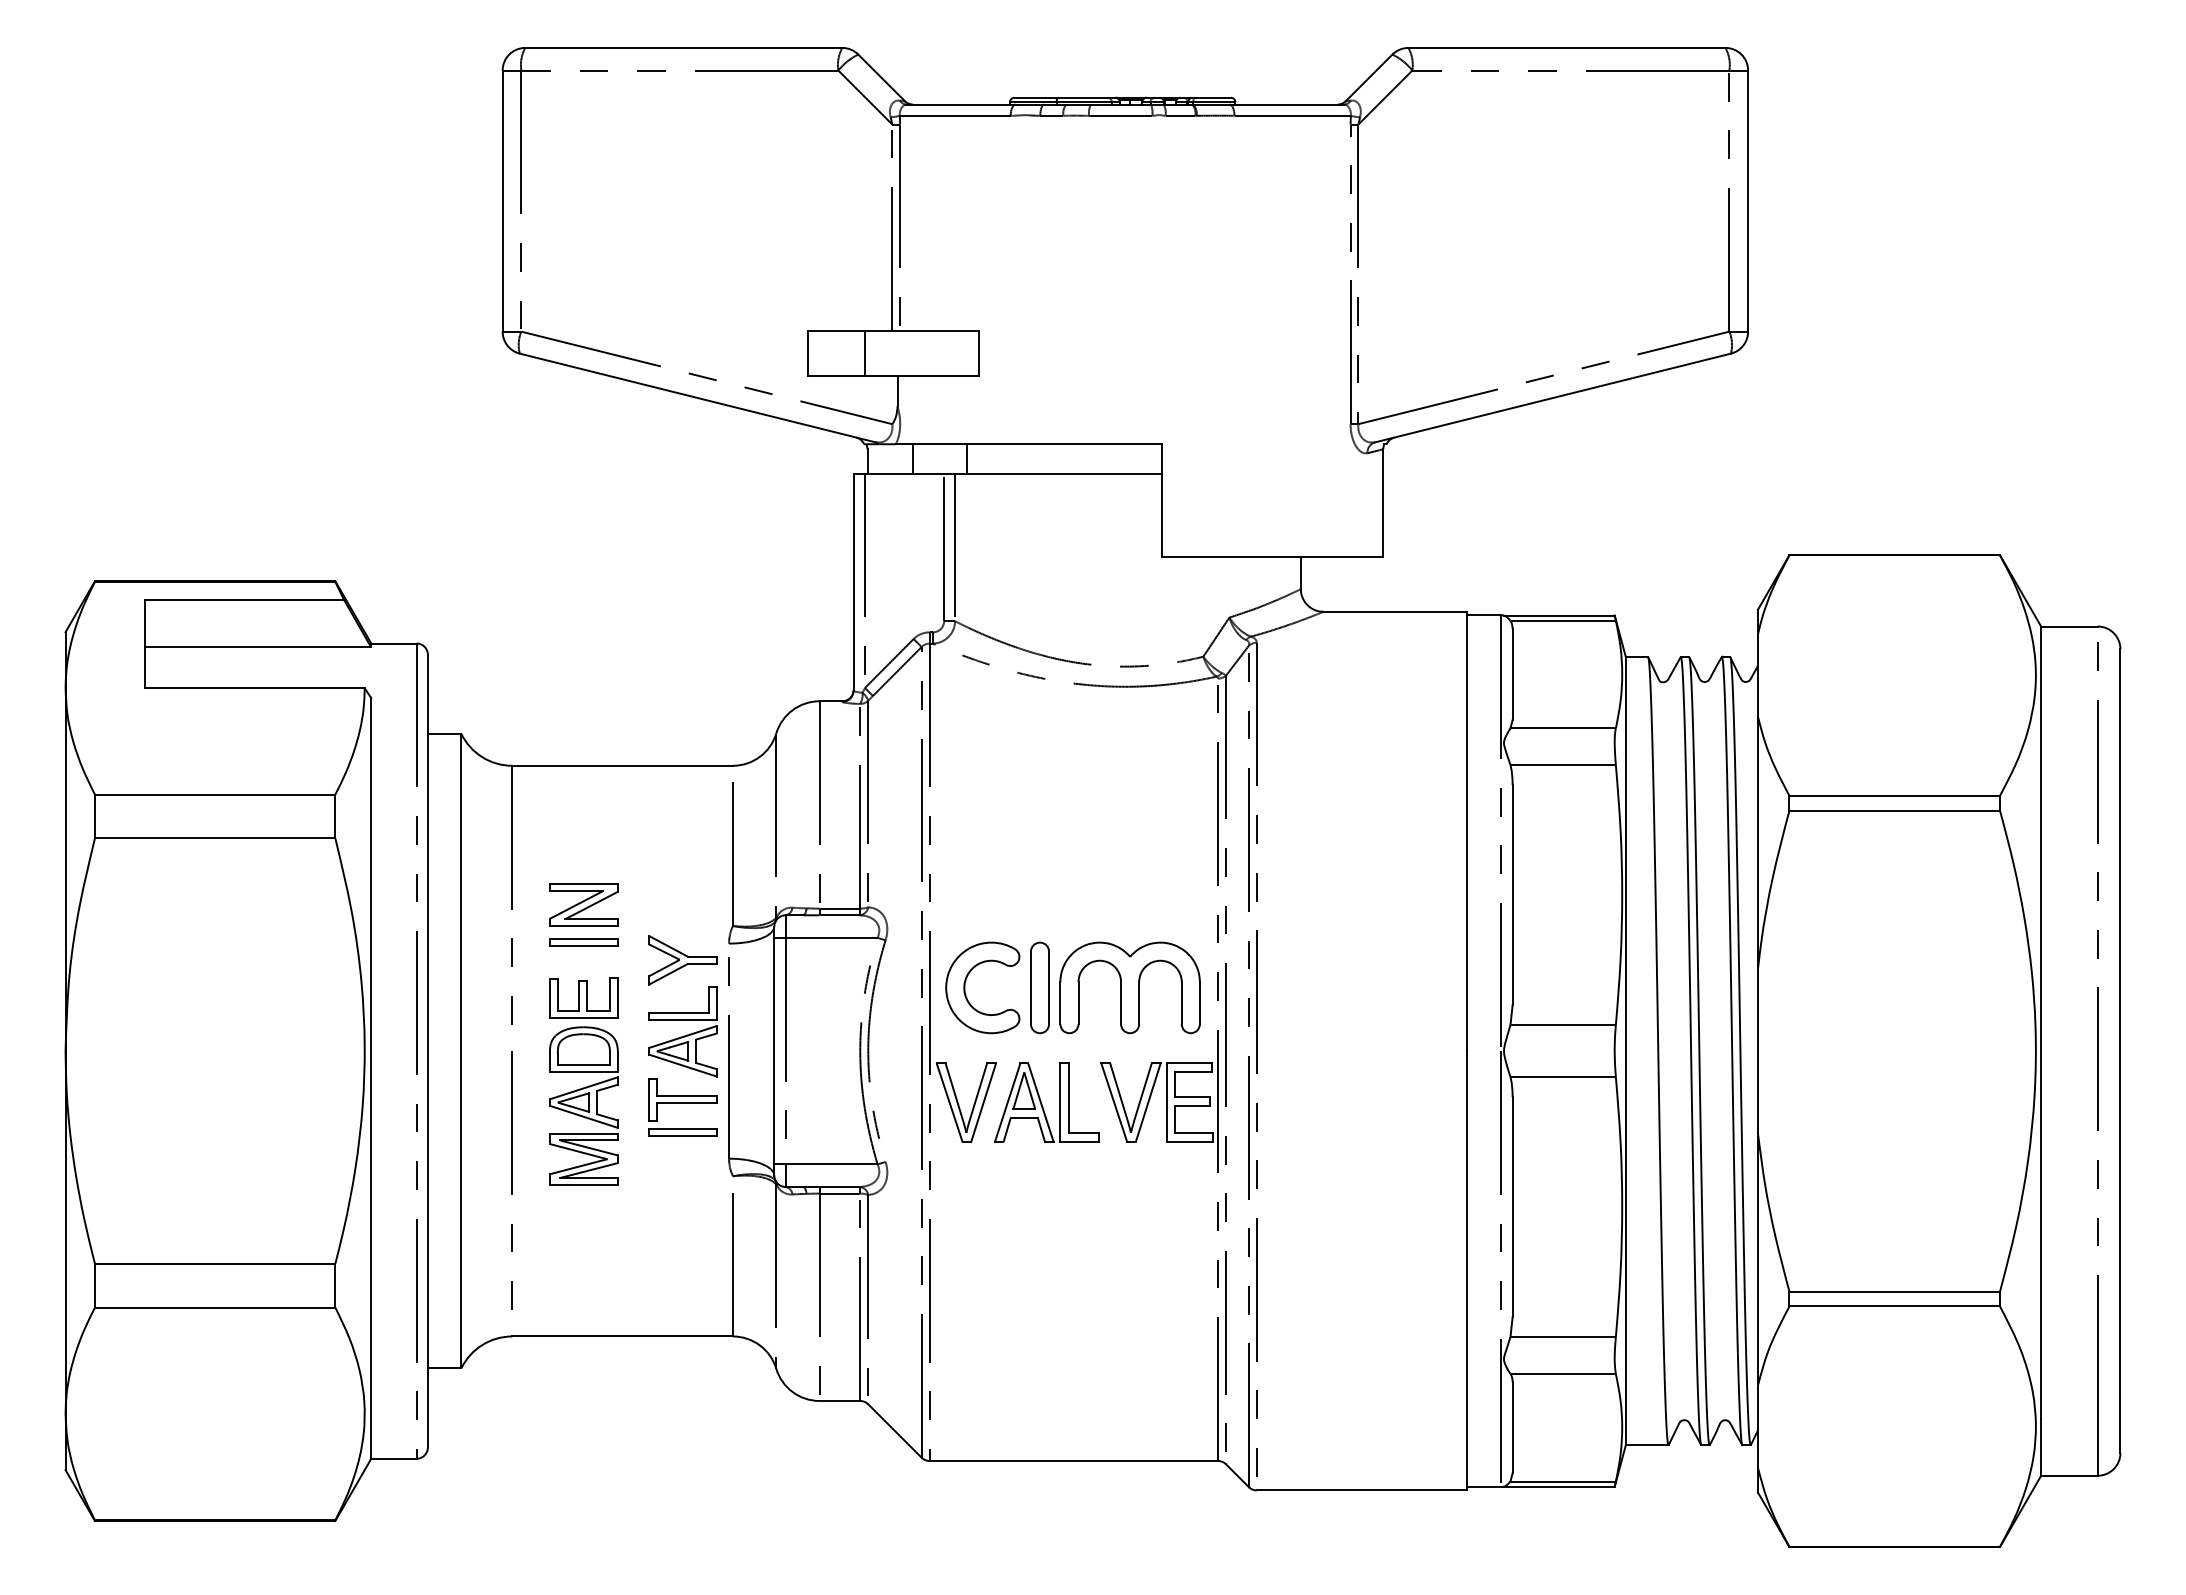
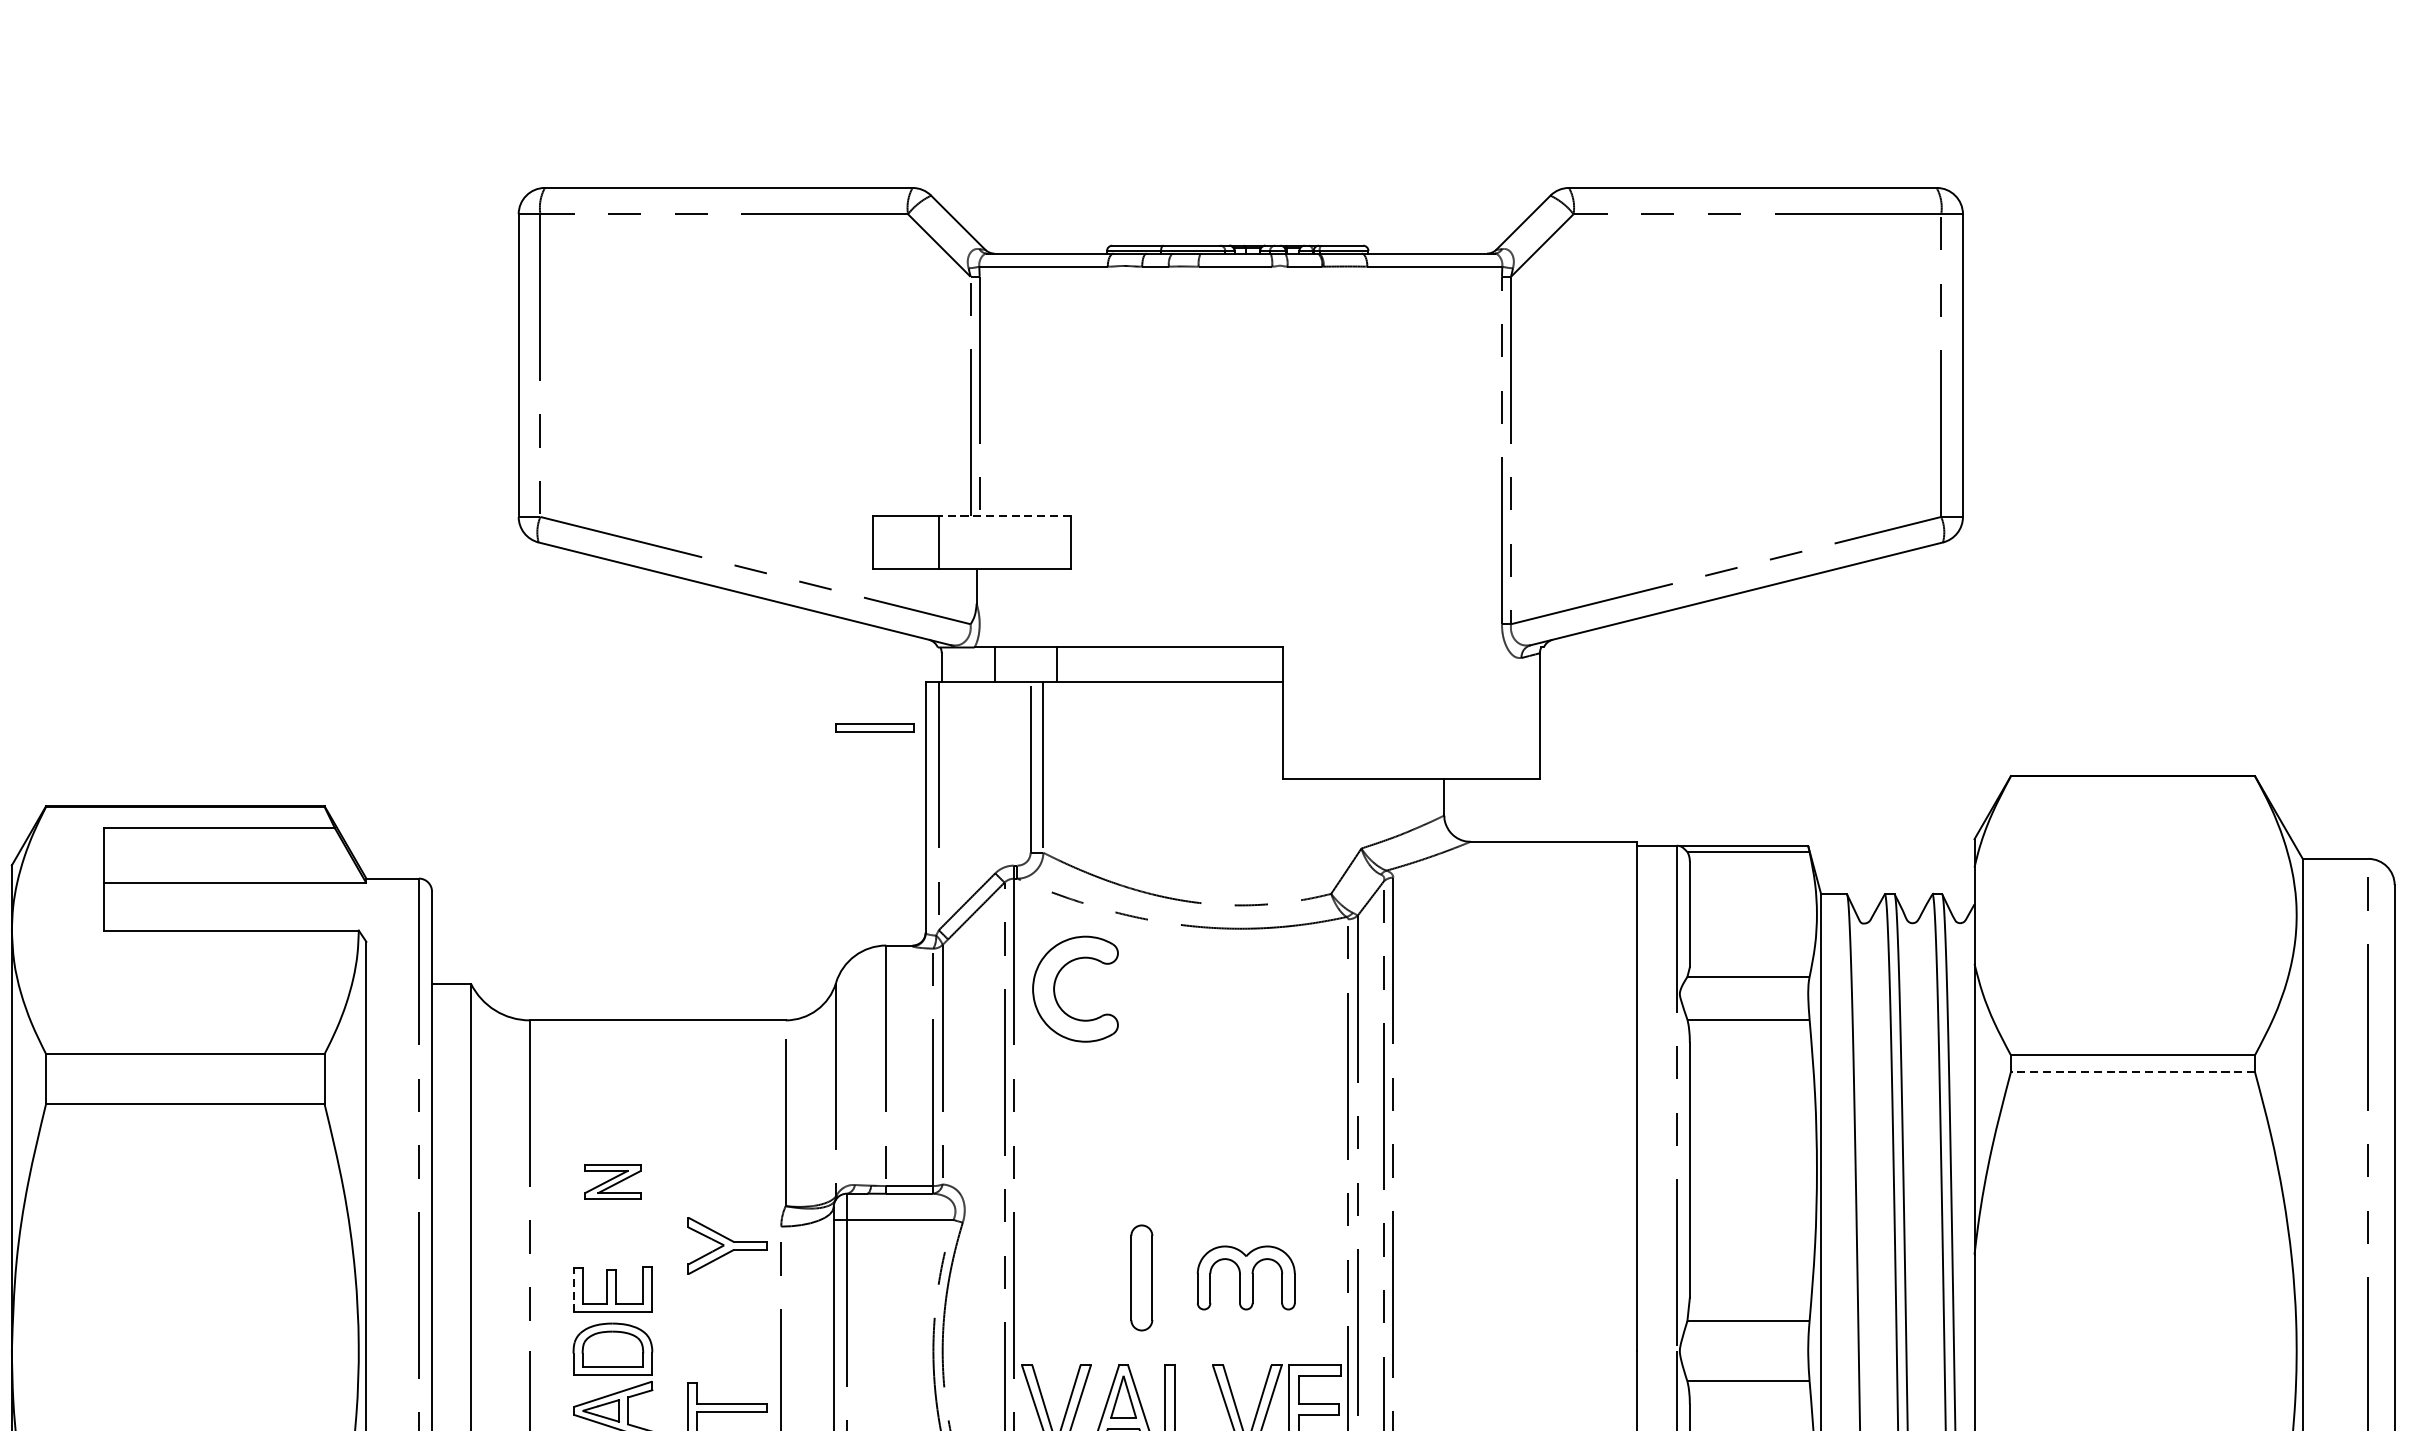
line: (921, 331) -> (1004, 516), solid -> dashed
line: (1894, 810) -> (2132, 1072), solid -> dashed
part: (583, 904) -> (612, 1181), size x0.7
part: (583, 942) -> (874, 727), moved
part: (965, 987) -> (1055, 988), moved
part: (1129, 987) -> (1245, 1277), size x0.6
line: (549, 998) -> (573, 1290), solid -> dashed
part: (682, 1031) -> (727, 1328), removed

